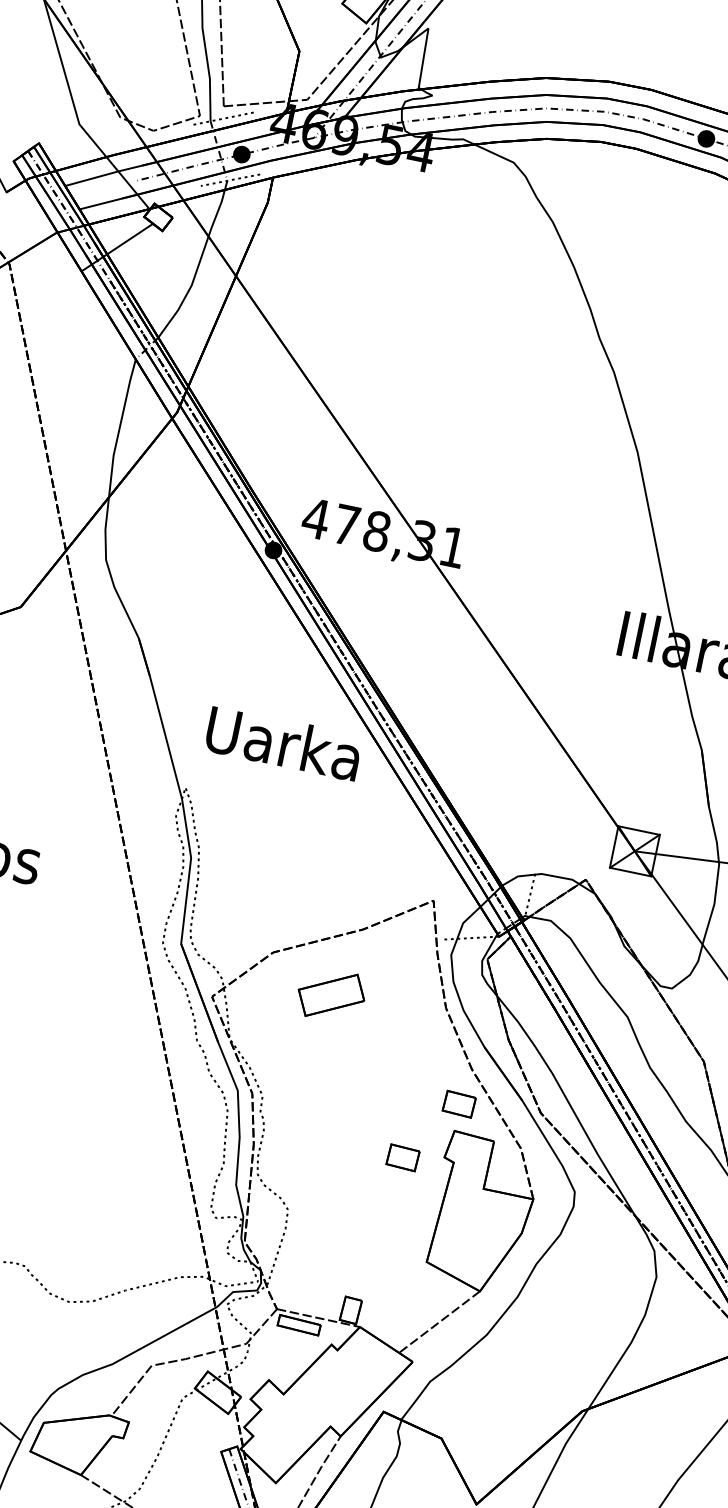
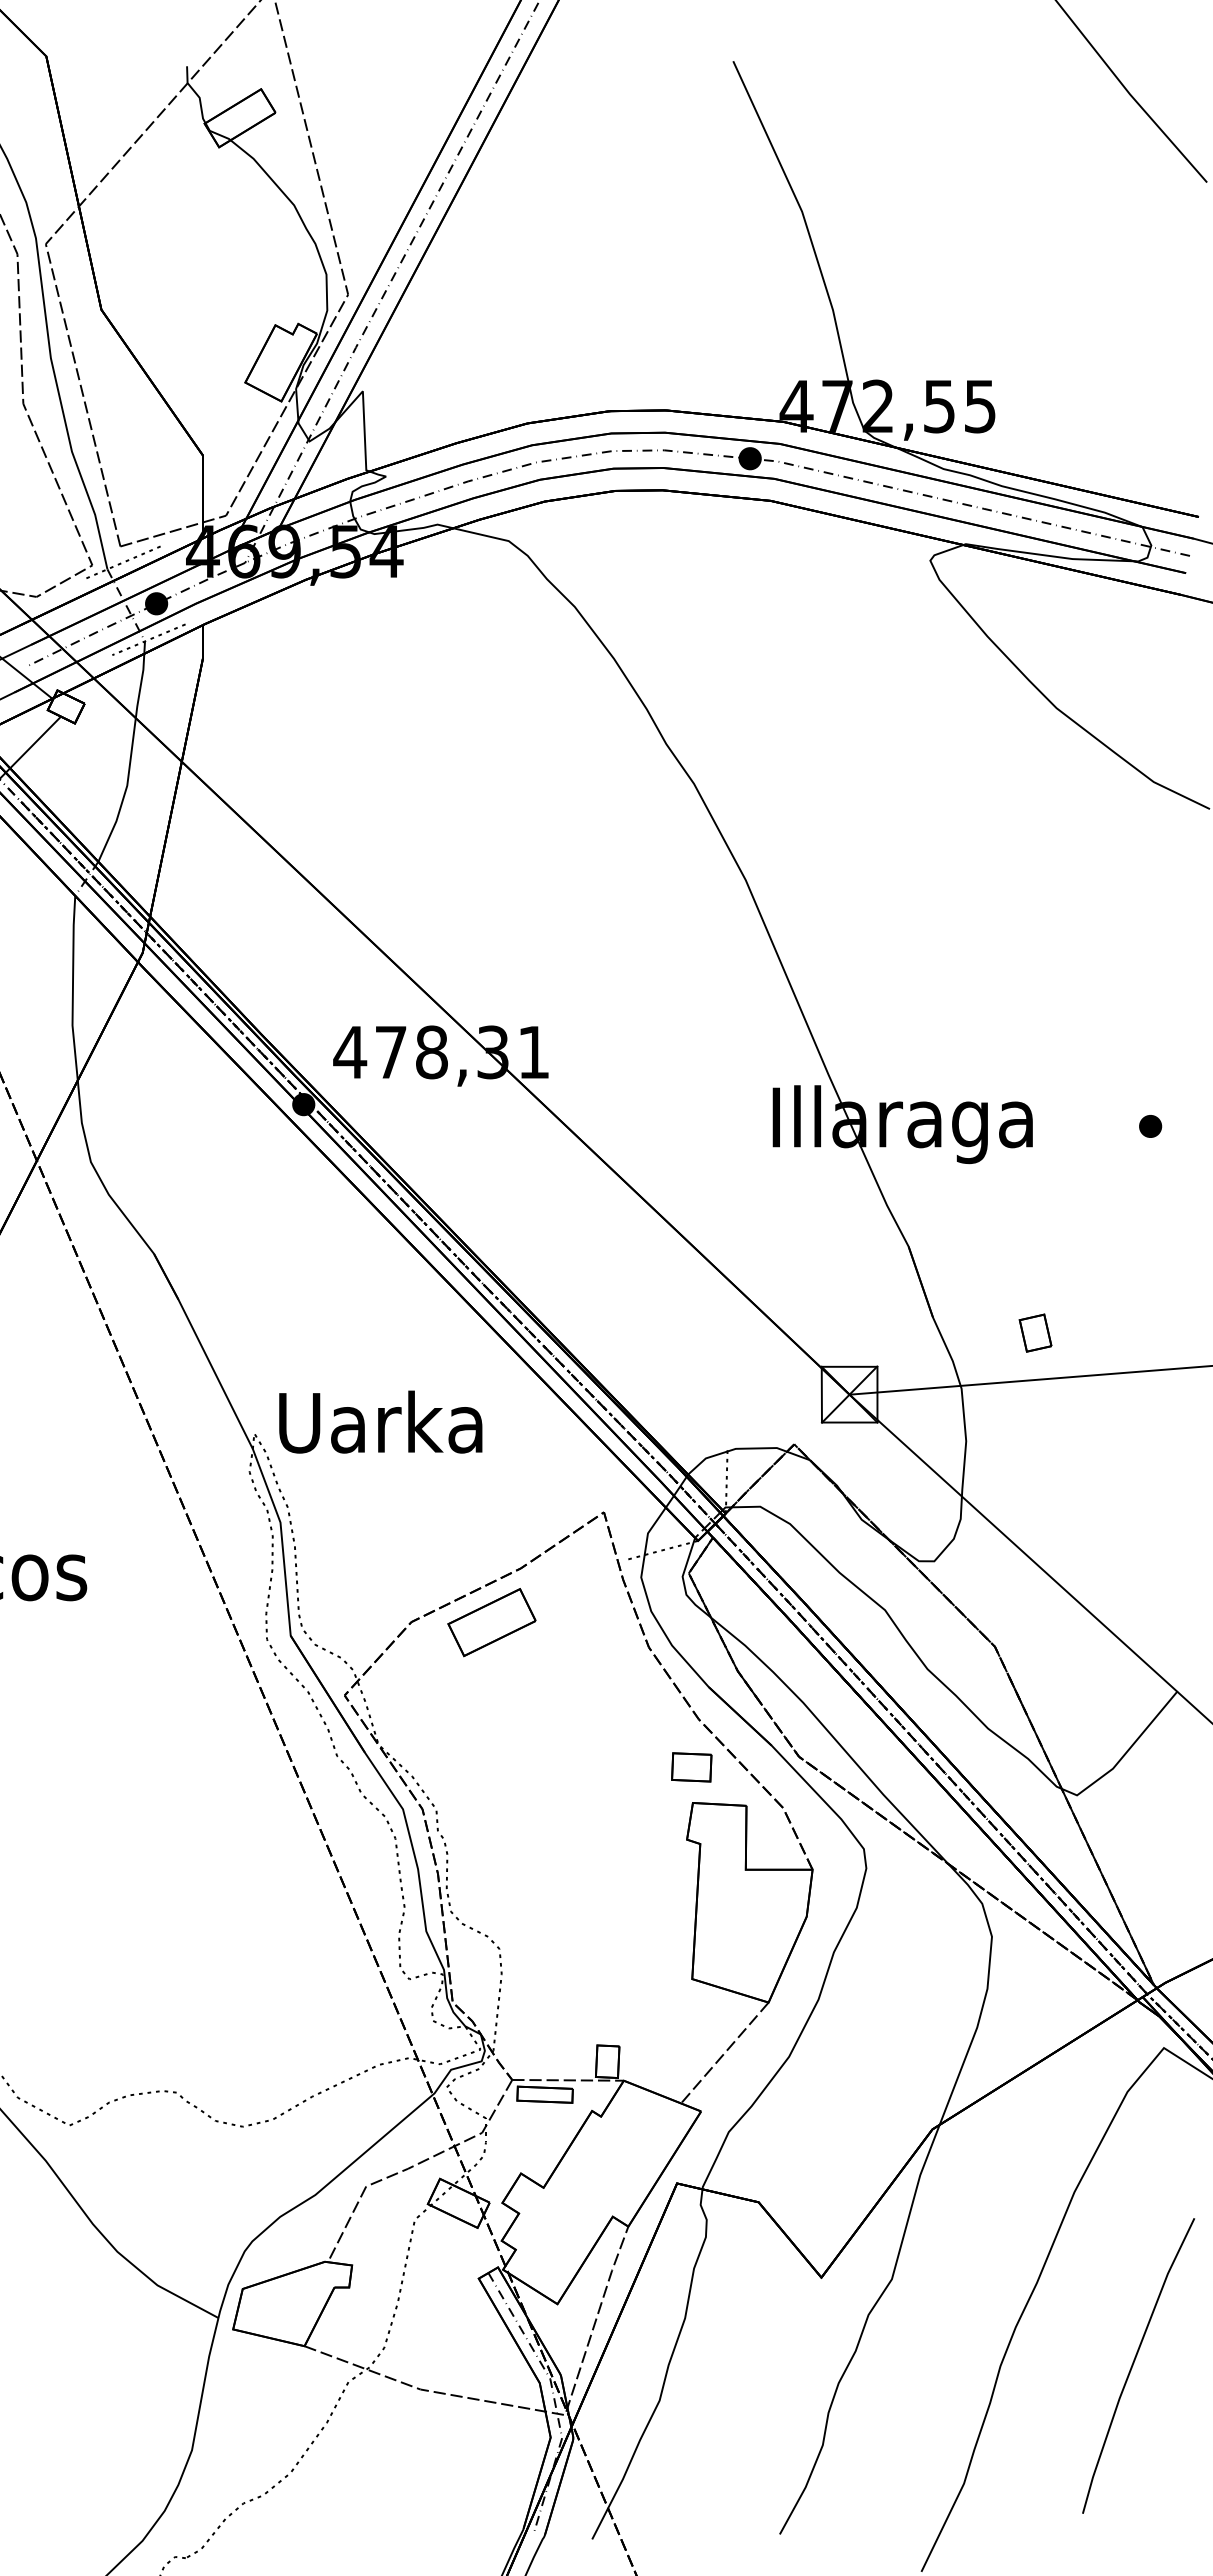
text: (283, 742) -> (380, 1421), moved
part: (331, 995) -> (491, 1622), moved
part: (402, 1157) -> (633, 1851), removed

